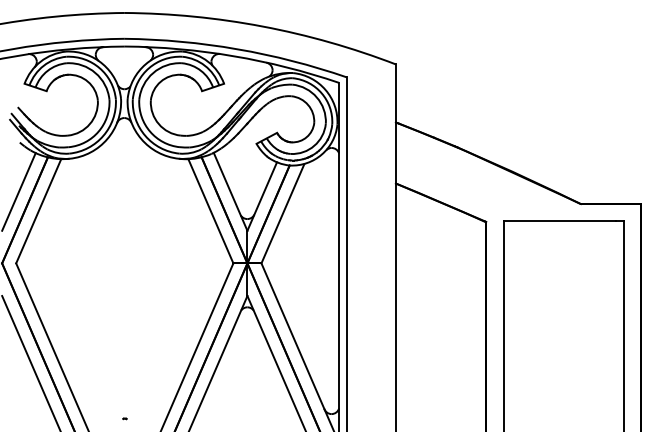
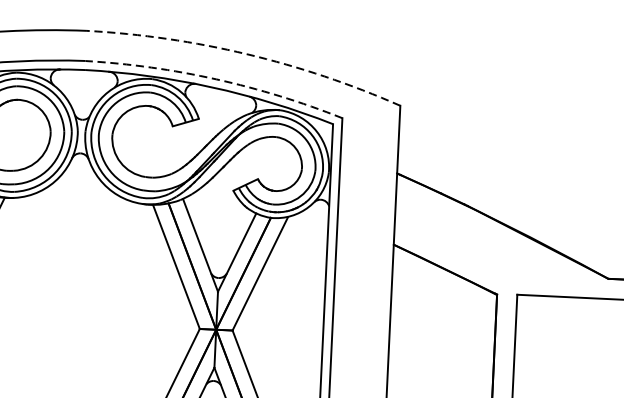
arc: (262, 26) -> (246, 54), solid -> dashed
arc: (237, 49) -> (216, 79), solid -> dashed

